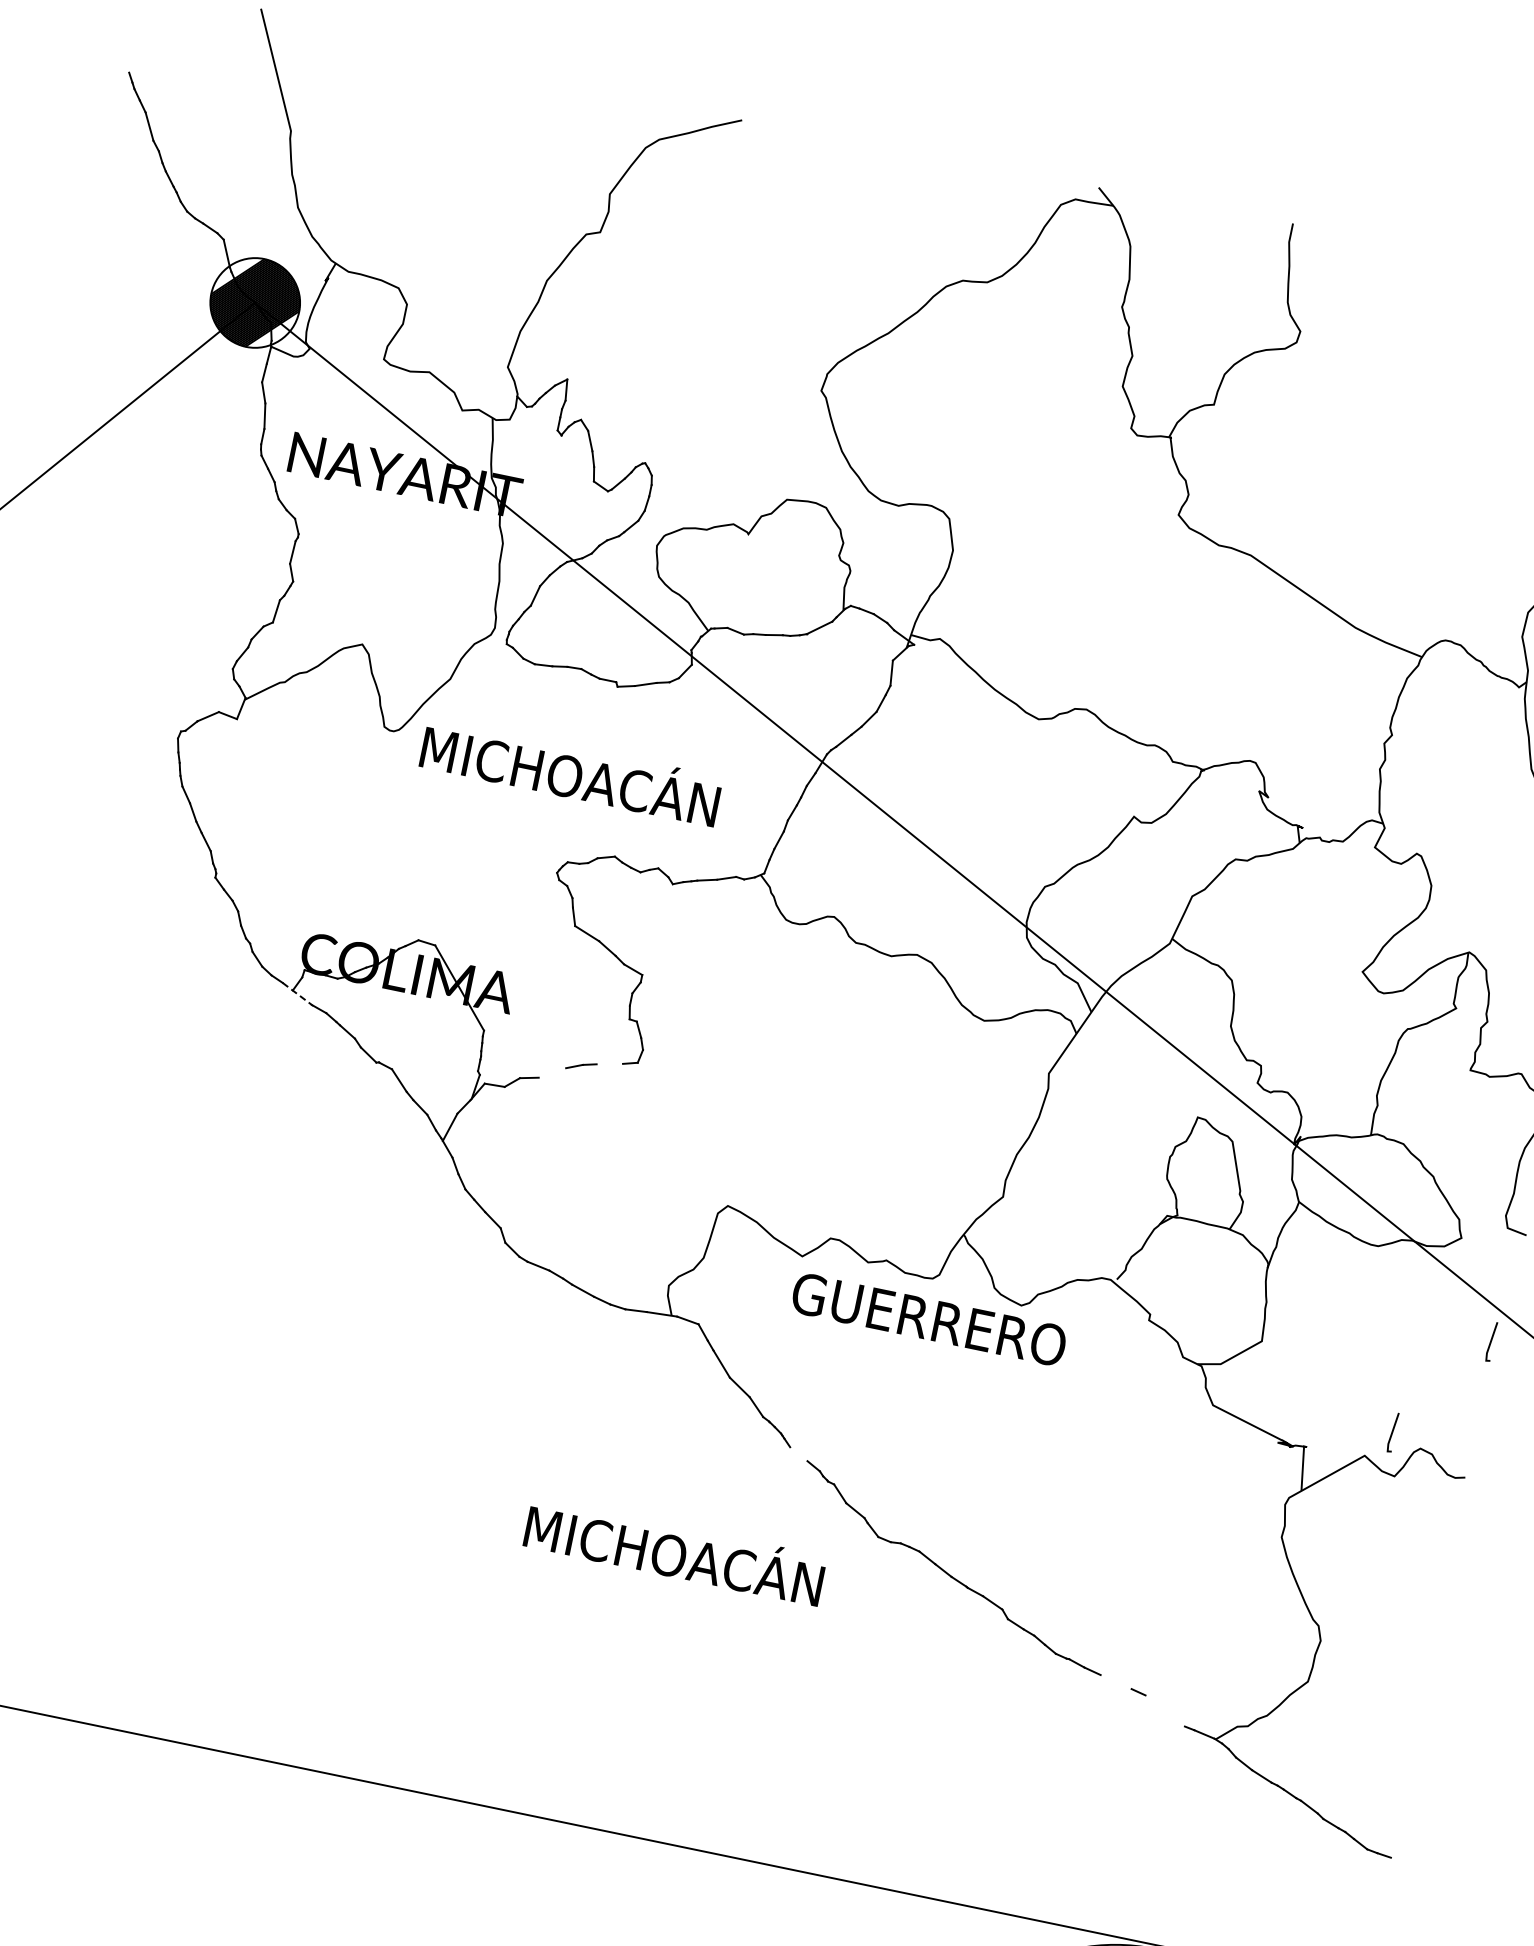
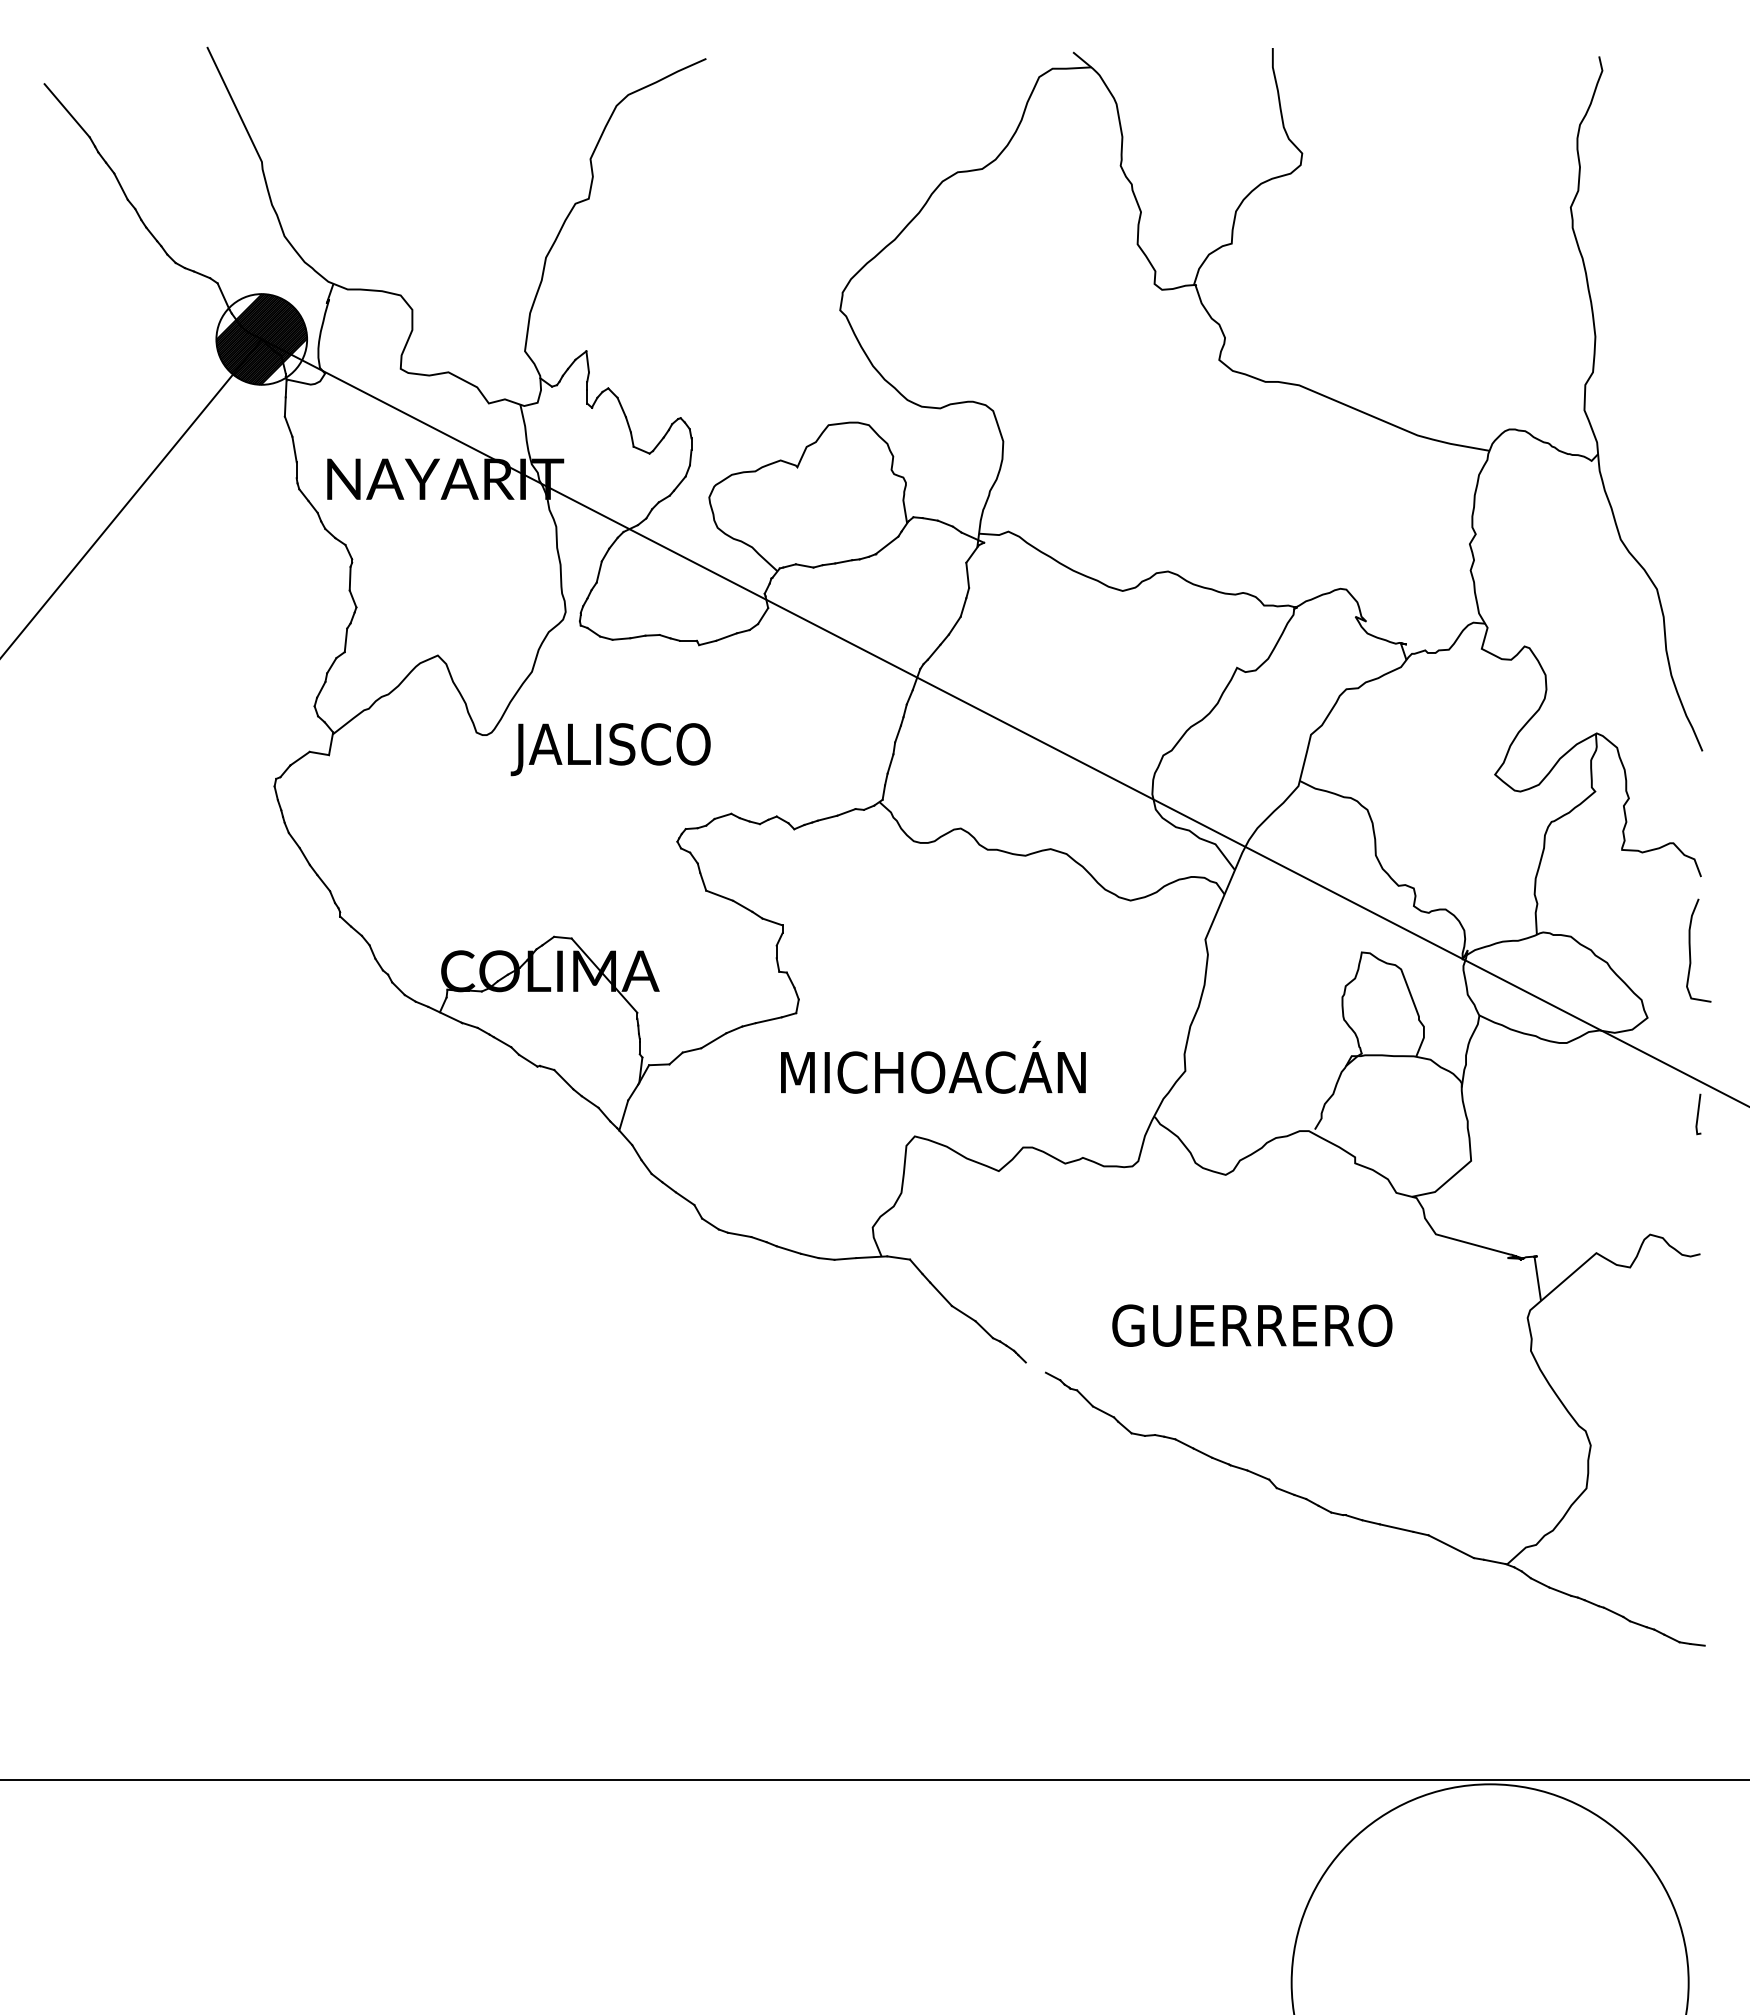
line: (112, 42) -> (66, 110), added
text: (566, 776) -> (666, 744), MICHOACÁN -> JALISCO
line: (297, 993) -> (445, 1014), dashed -> solid
line: (609, 1064) -> (768, 1020), added
line: (552, 1072) -> (713, 1040), added
text: (929, 1319) -> (1252, 1325), moved
line: (1392, 1432) -> (1619, 1224), removed
text: (675, 1551) -> (933, 1067), moved
line: (1116, 1681) -> (1396, 1527), added
line: (1164, 1710) -> (1450, 1546), added

